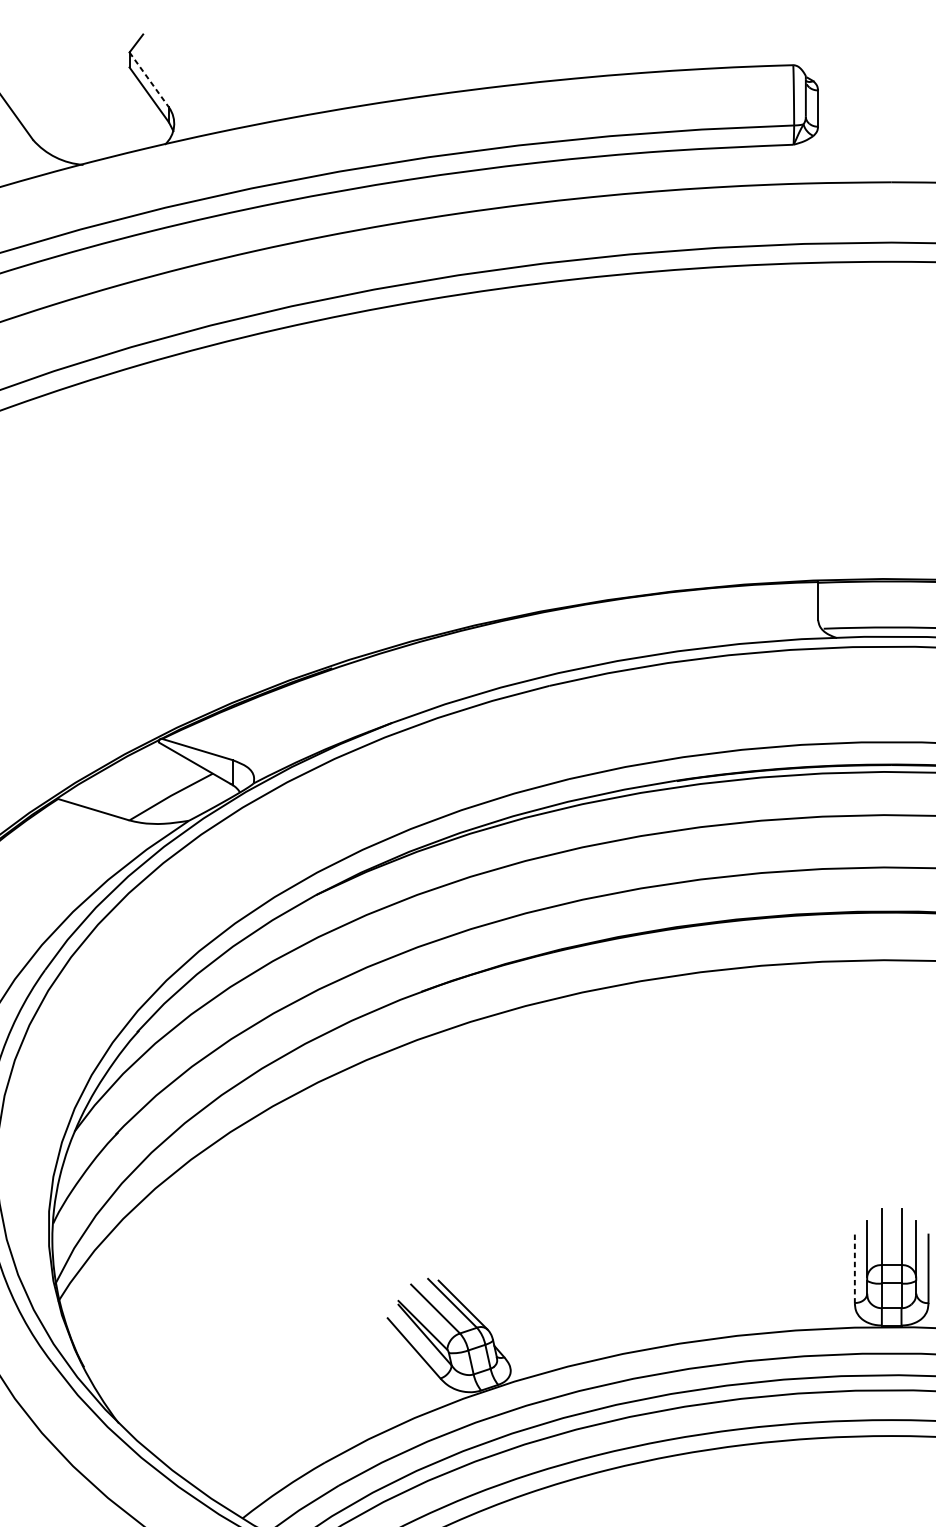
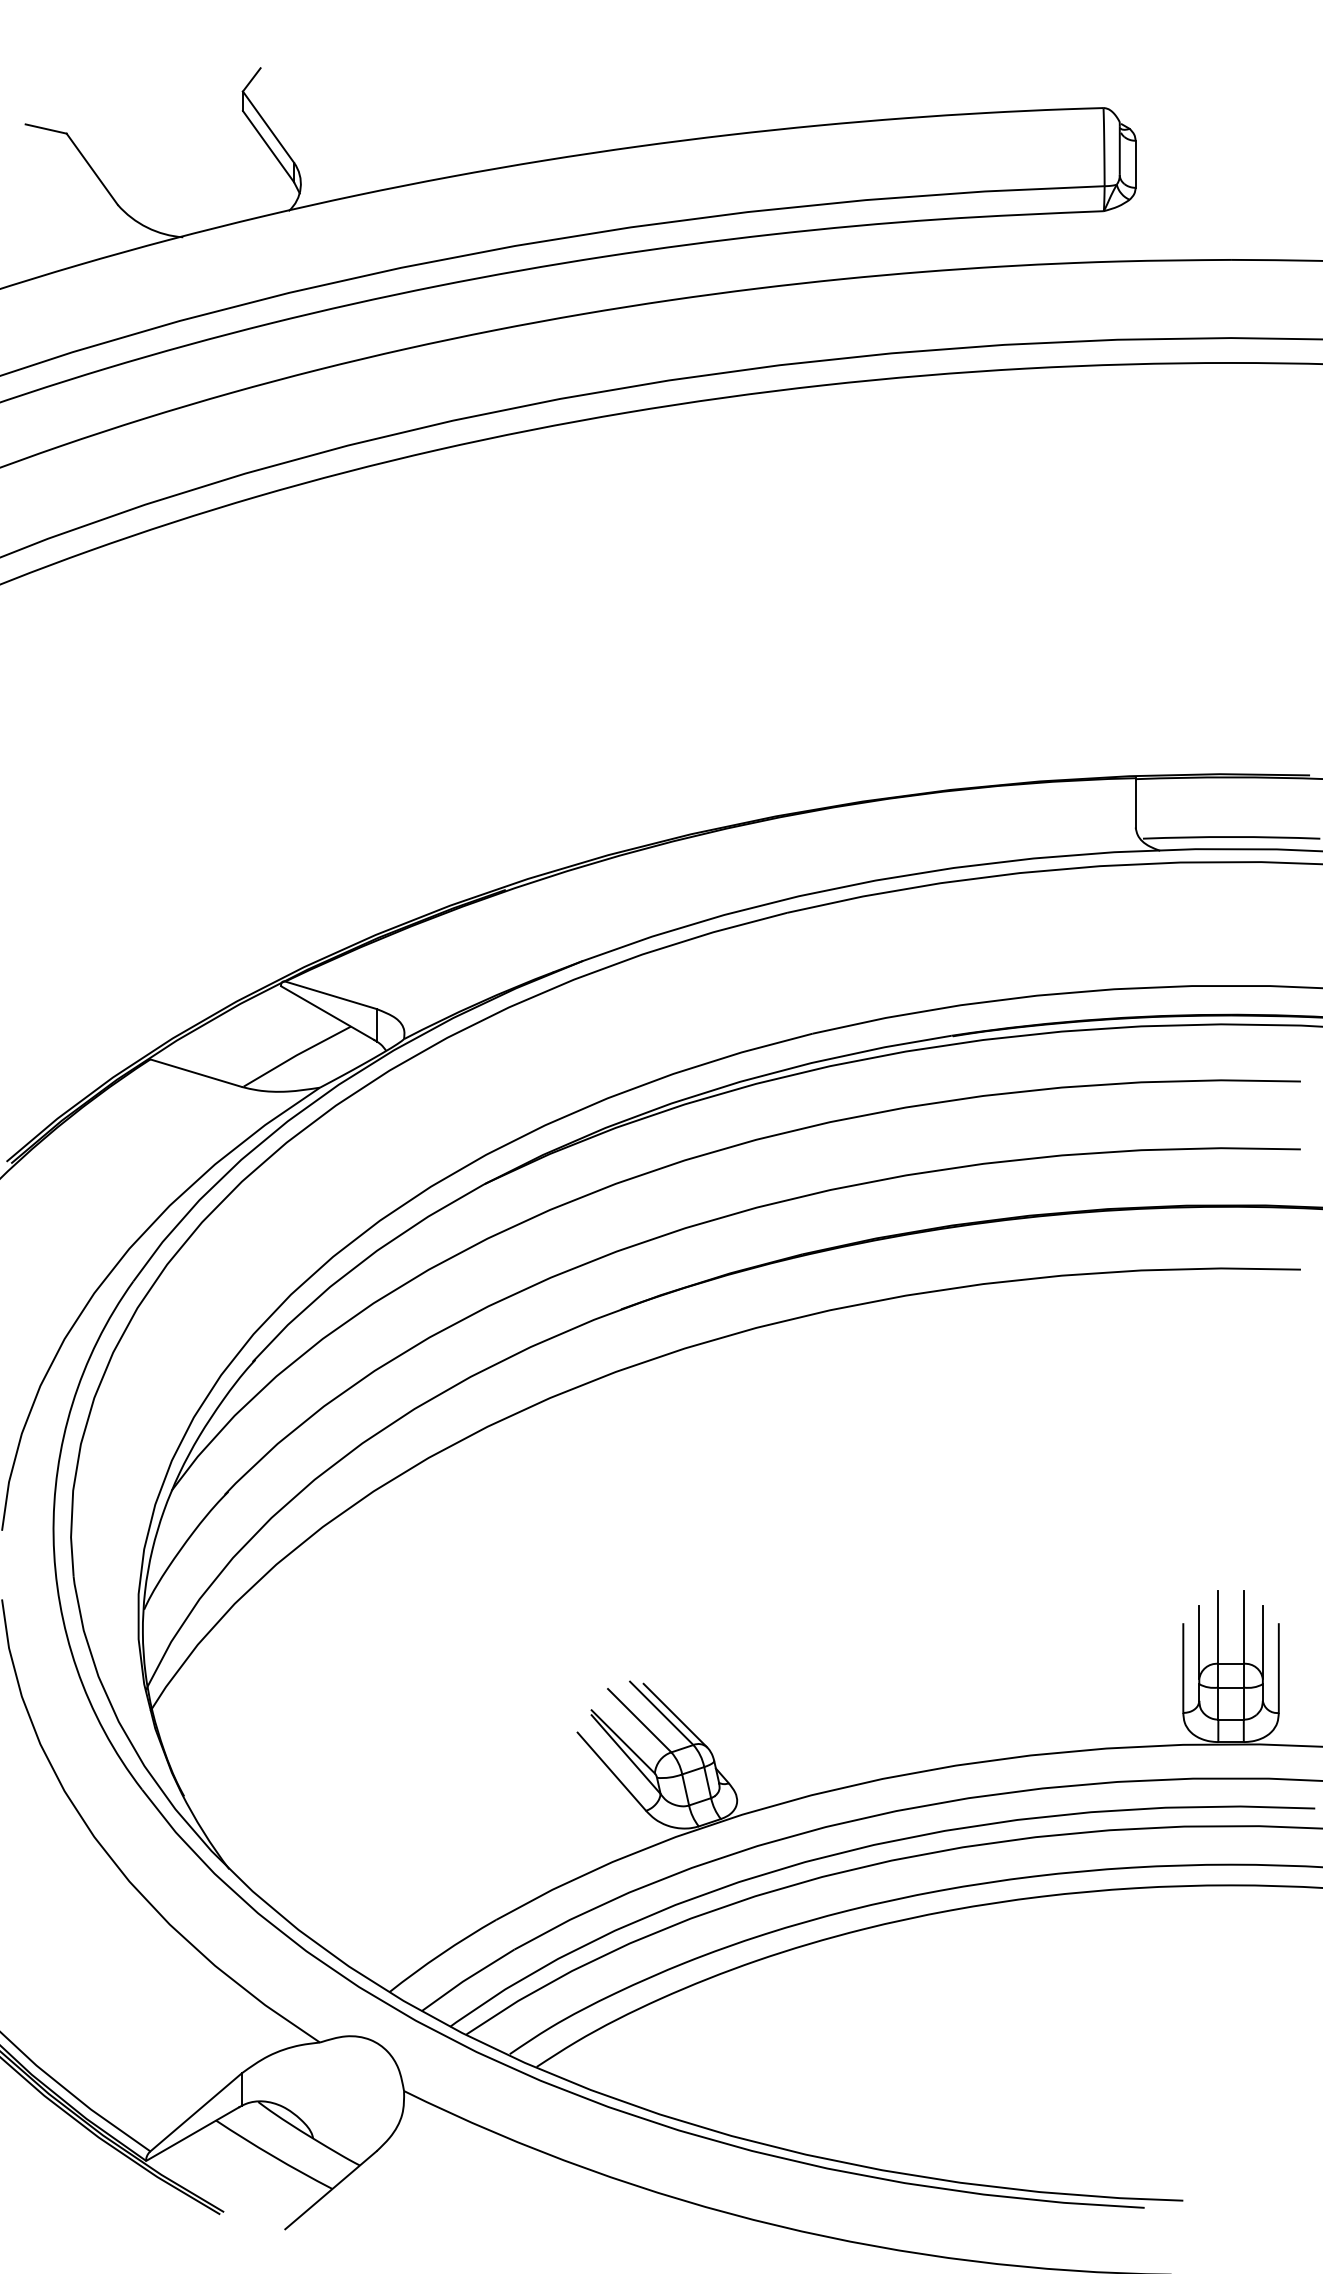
line: (149, 80) -> (268, 127), dashed -> solid
line: (854, 1269) -> (1183, 1669), dashed -> solid

